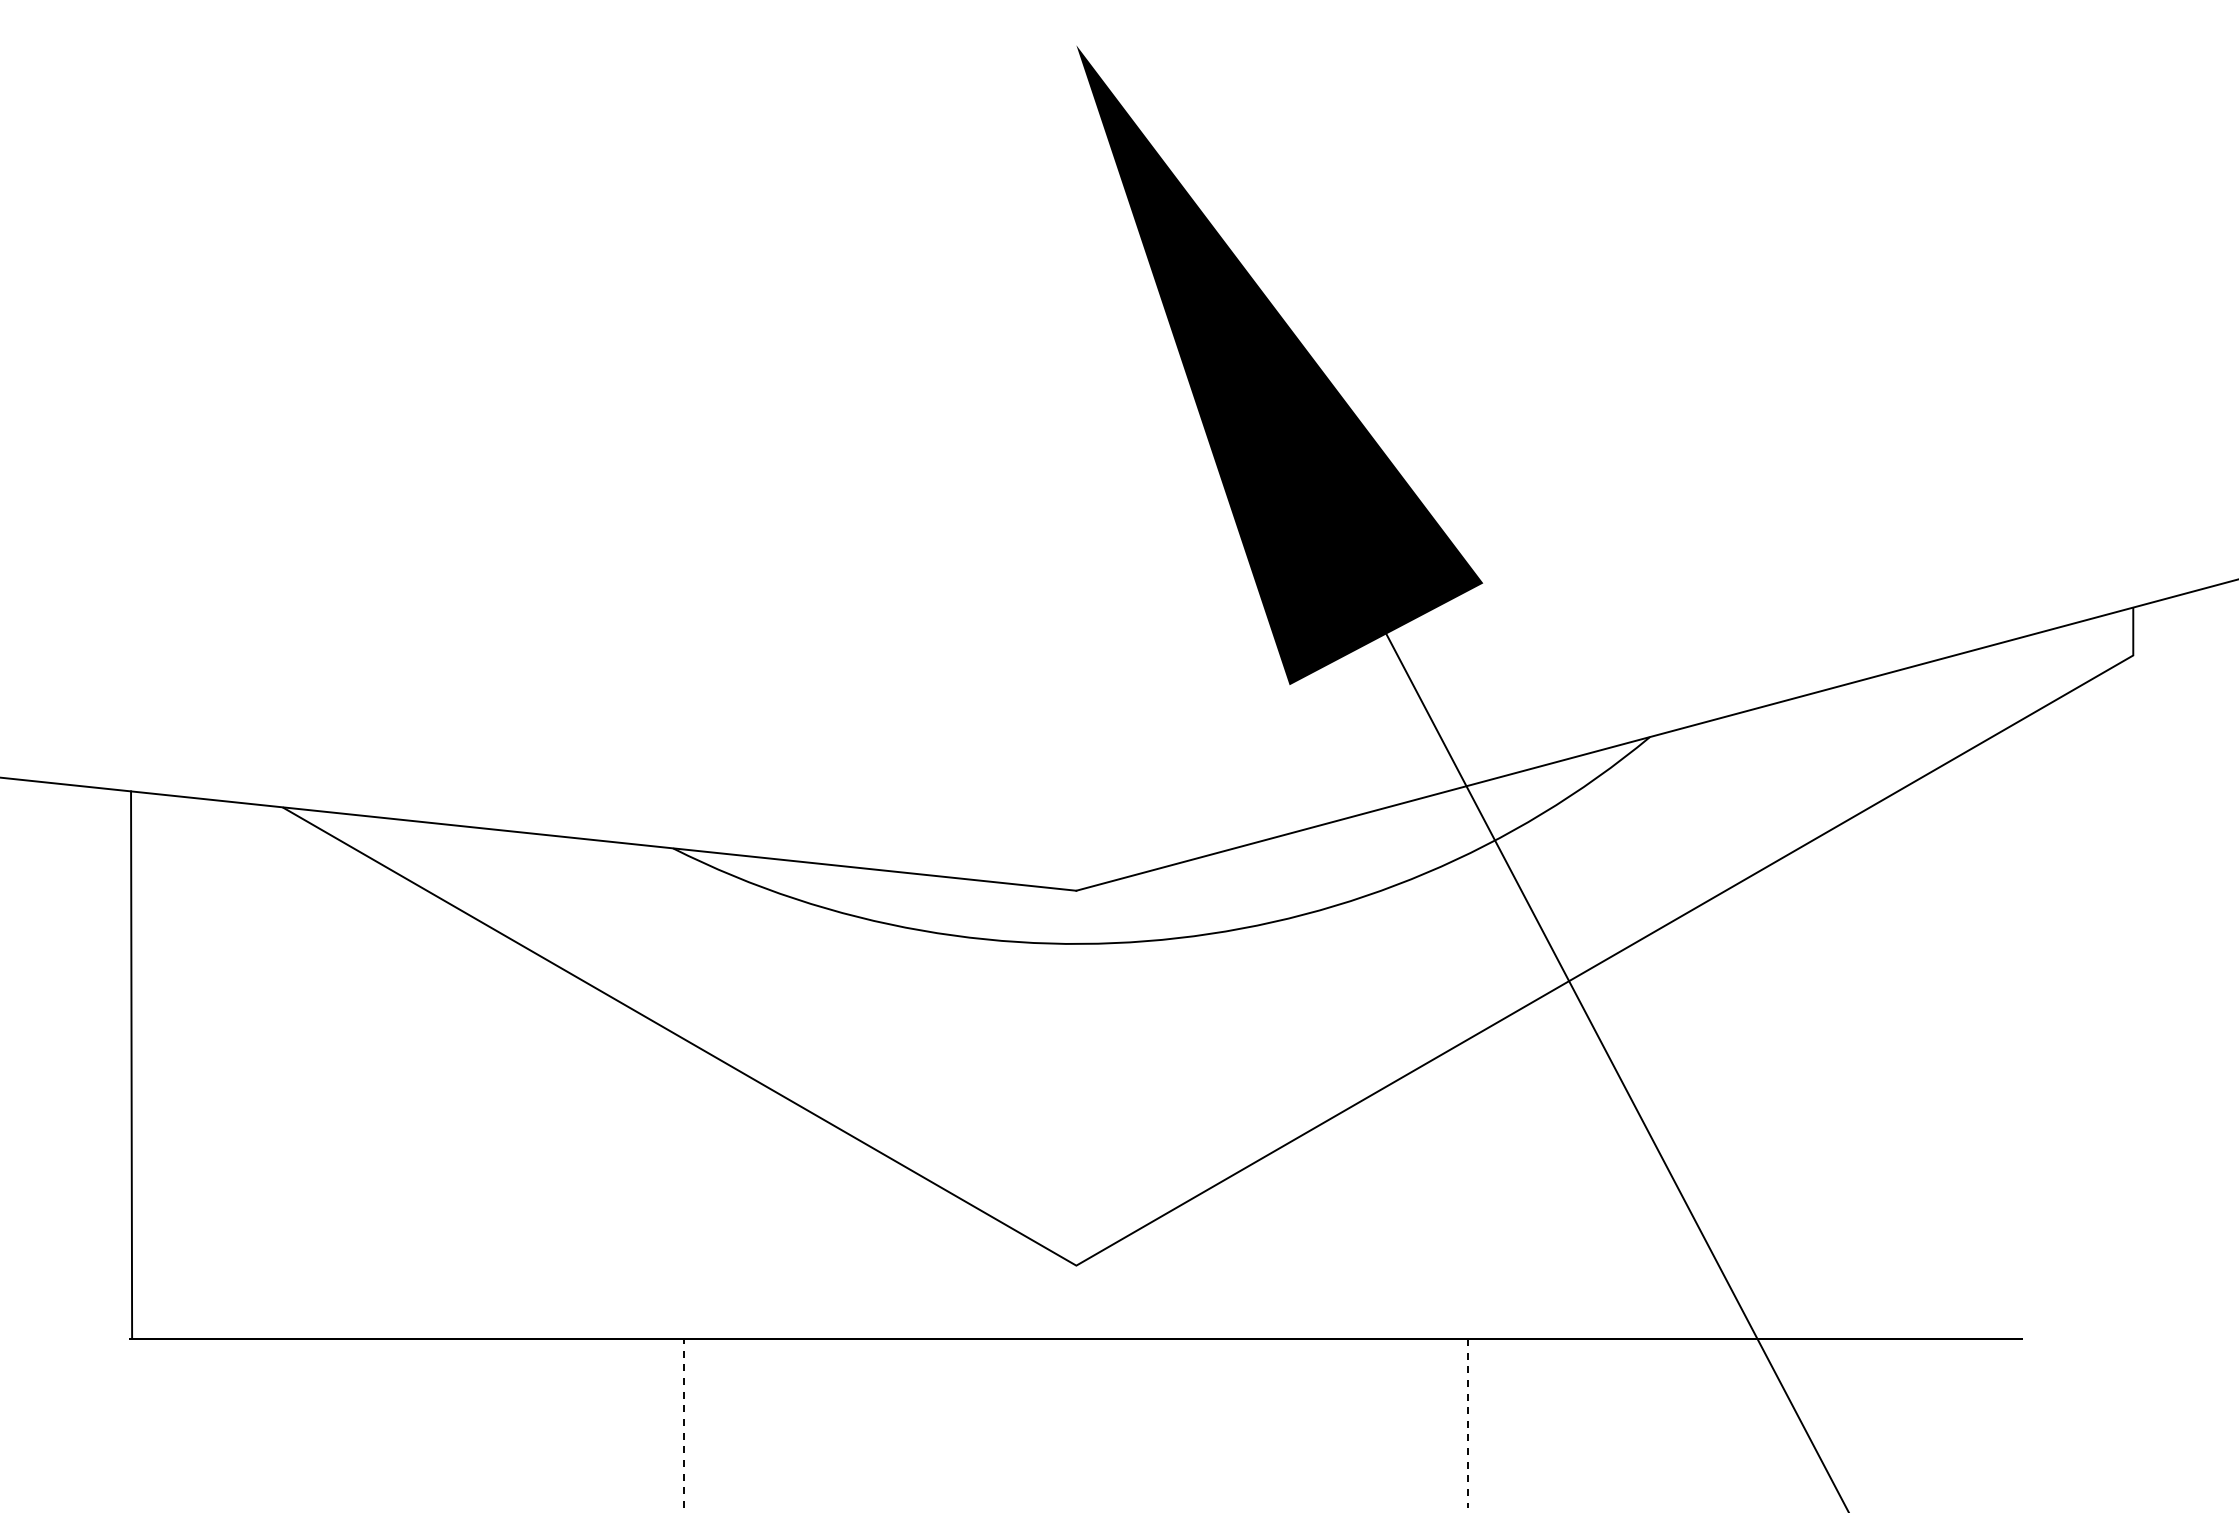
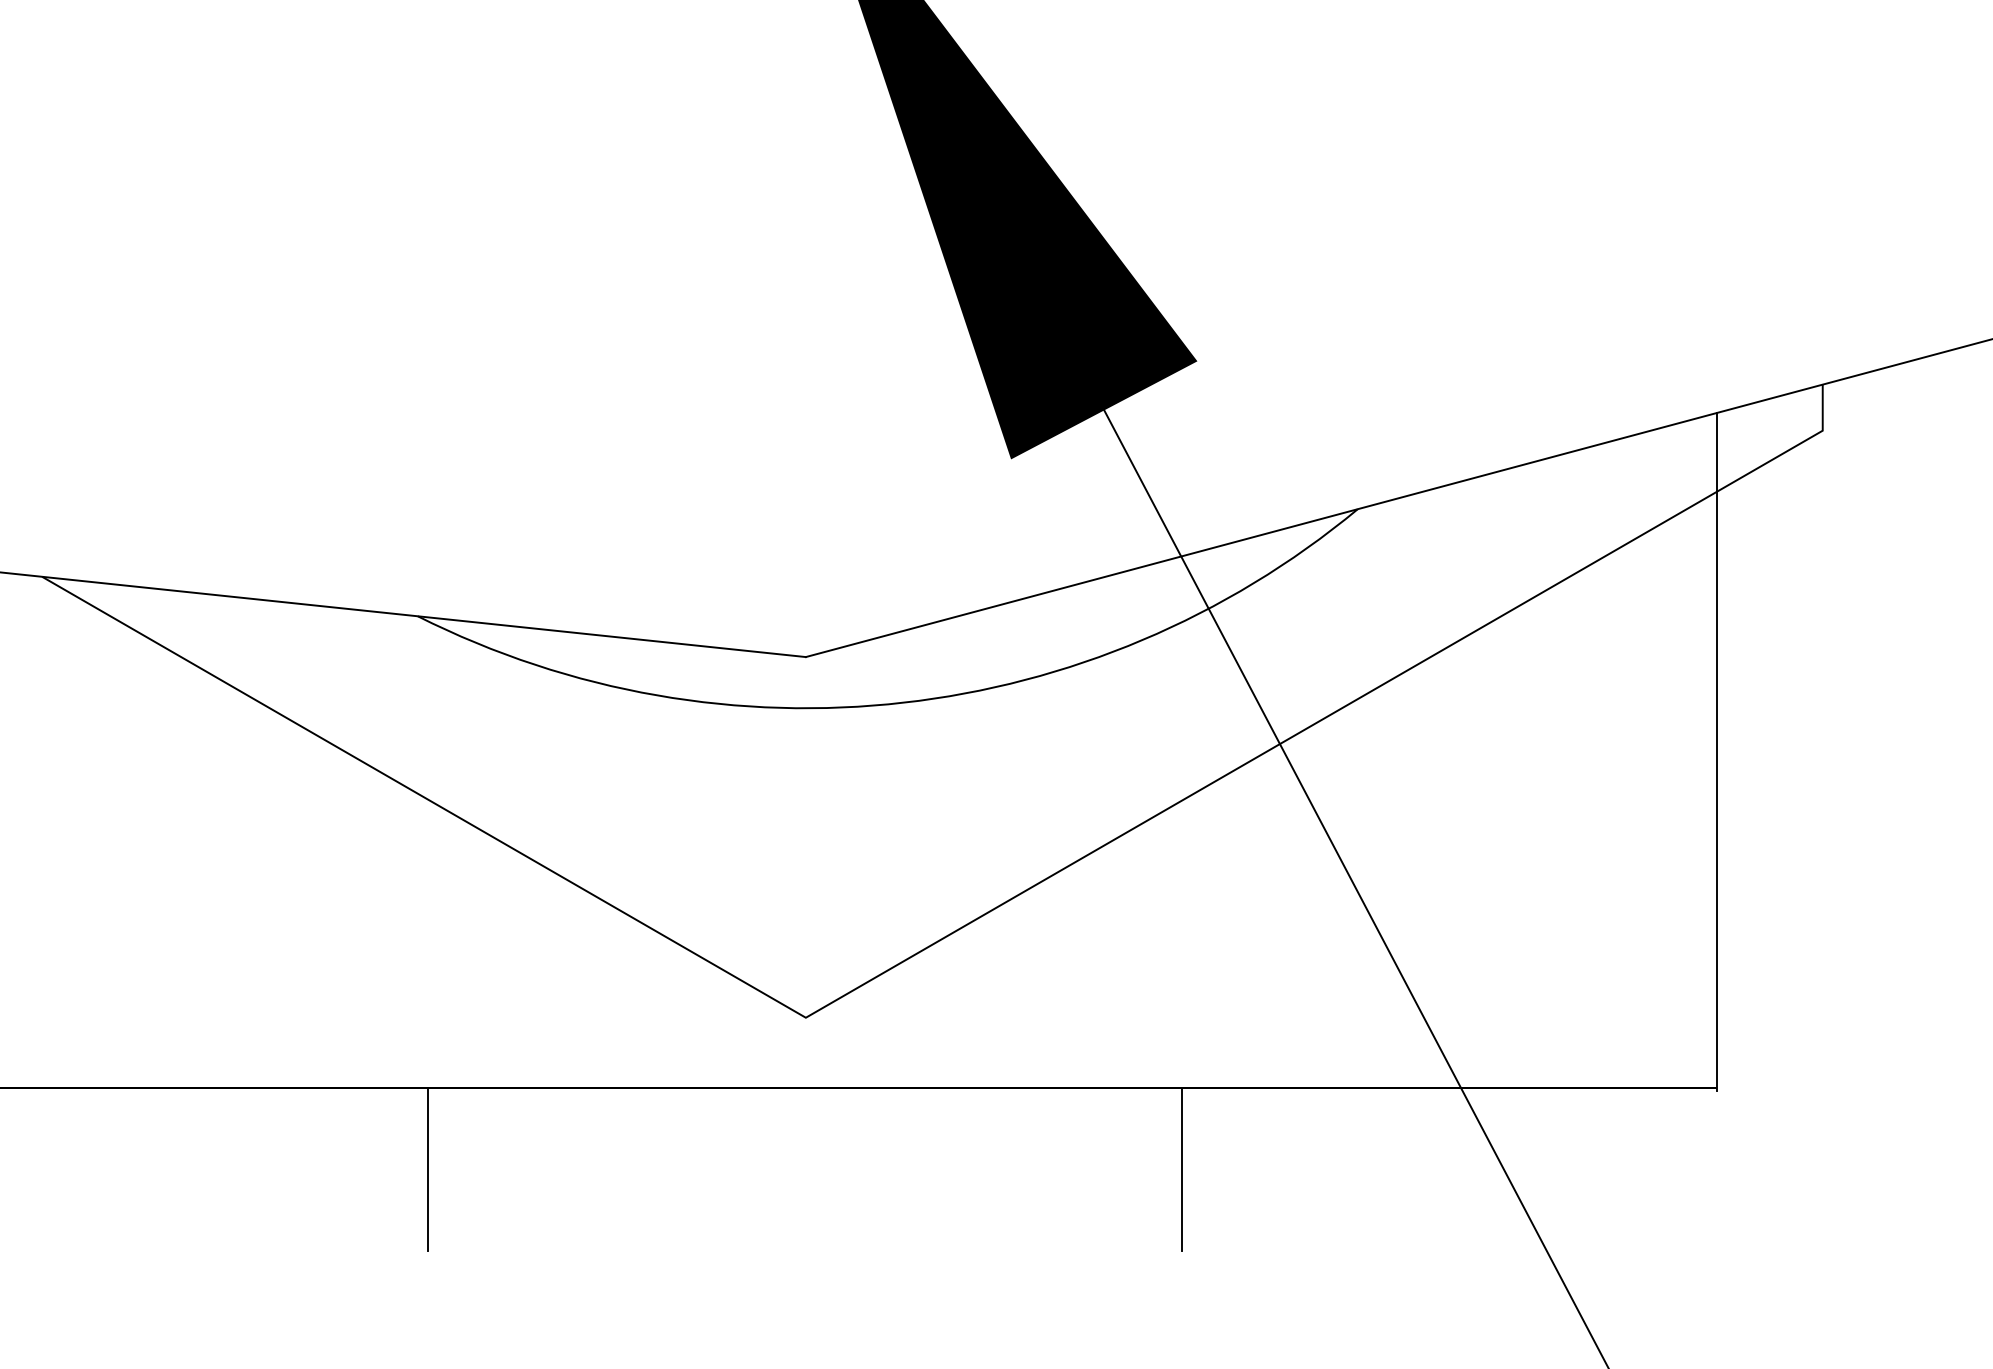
line: (2023, 989) -> (1717, 752), added
line: (684, 1423) -> (428, 1169), dashed -> solid
line: (1467, 1423) -> (1182, 1169), dashed -> solid

